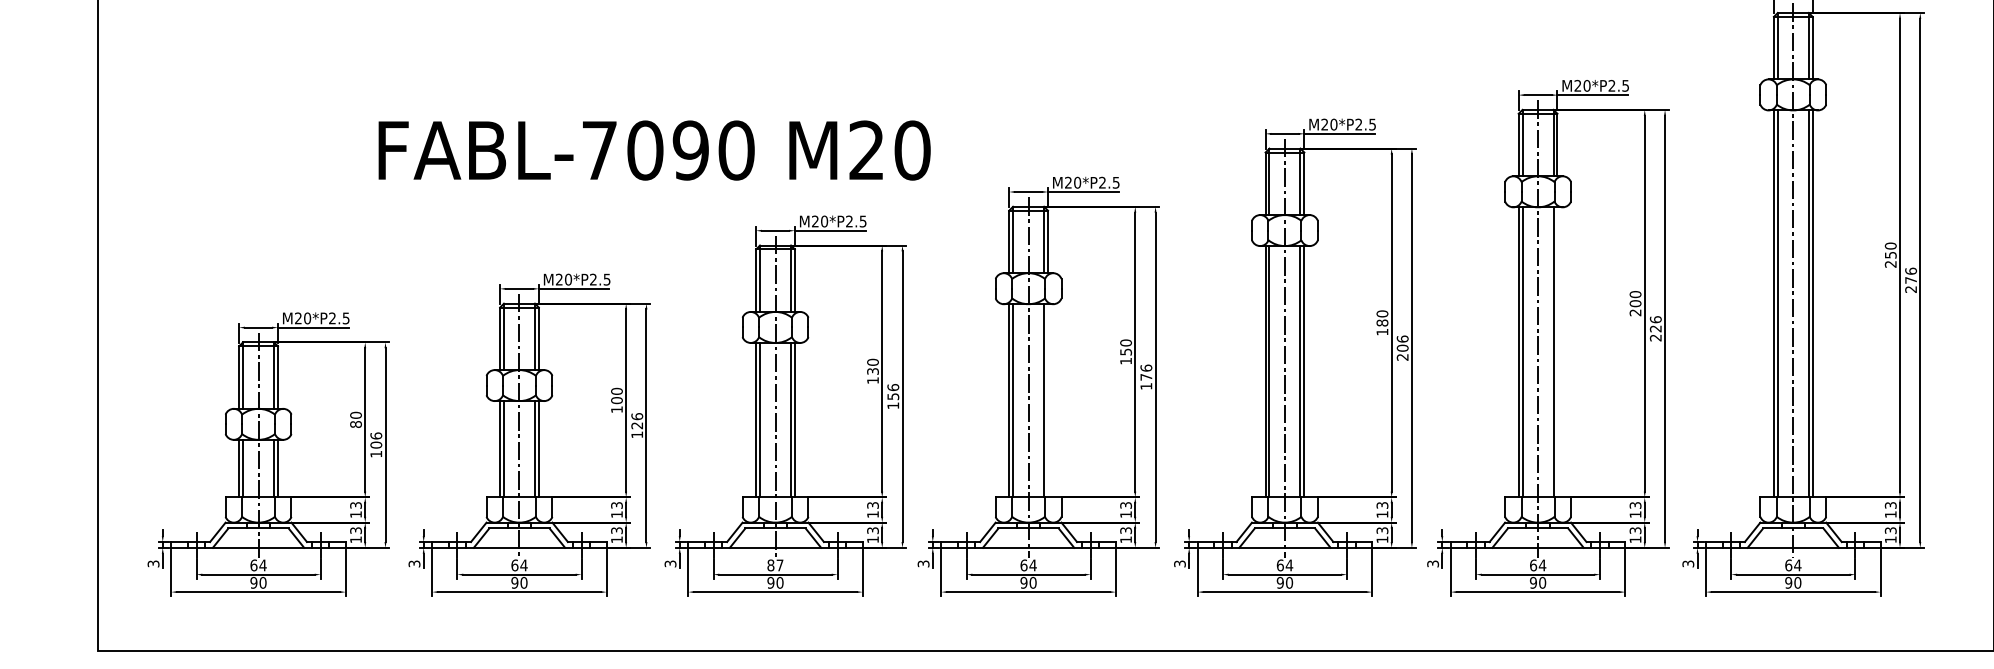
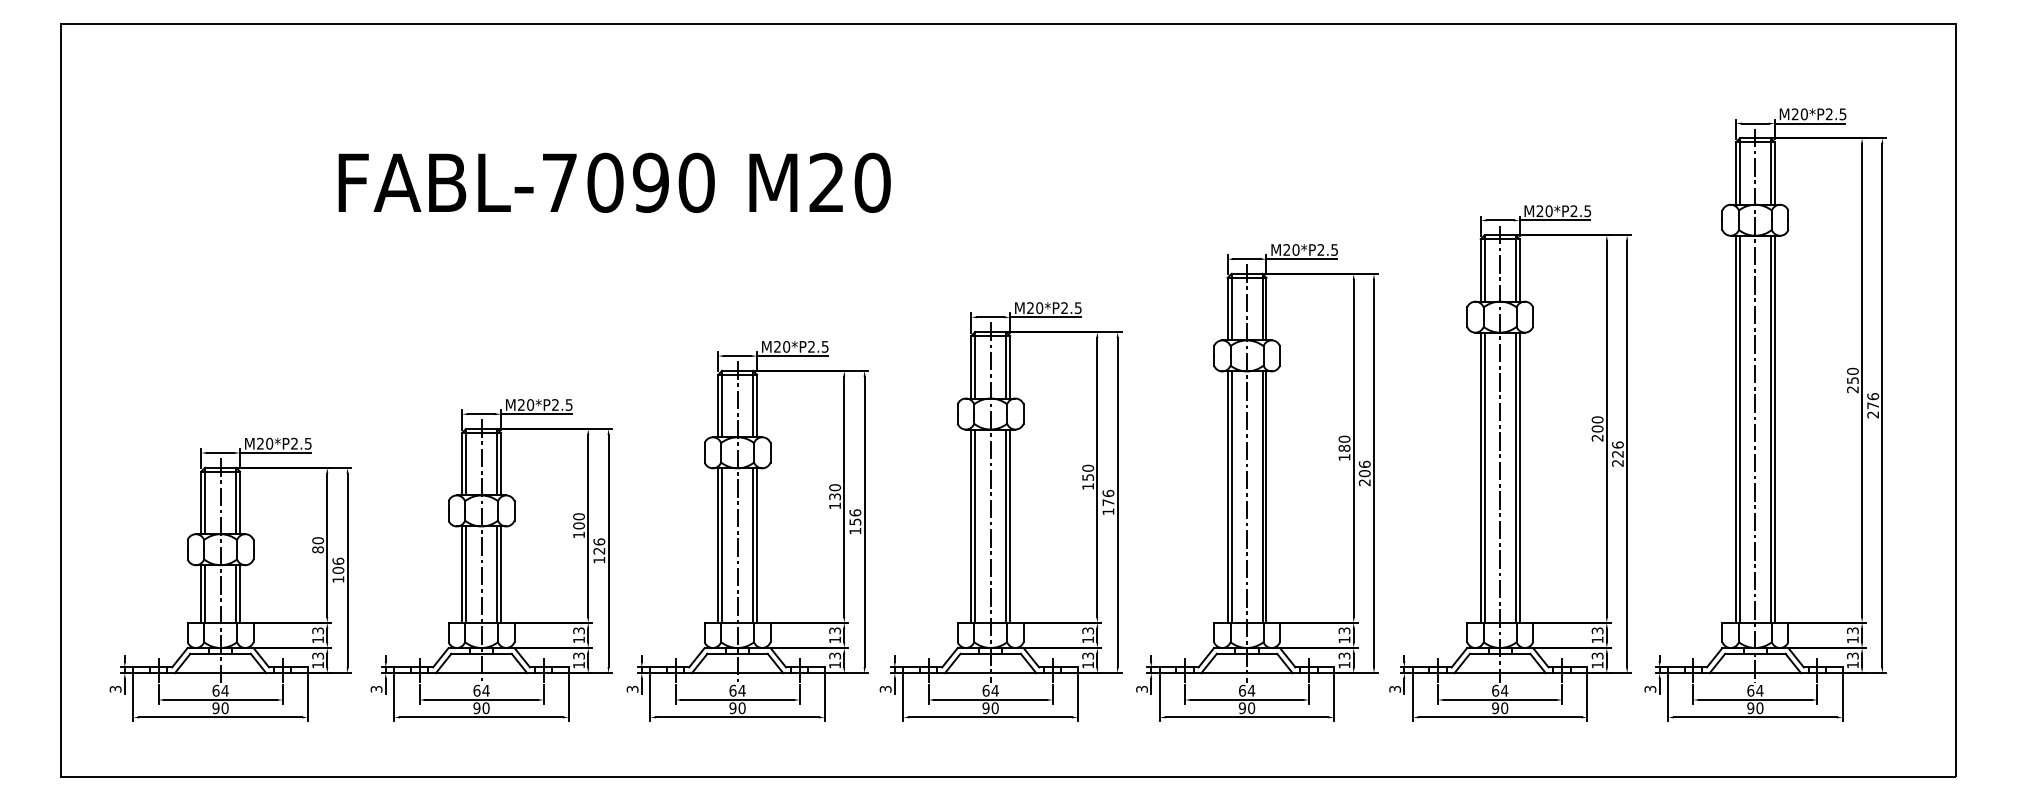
text: (654, 150) -> (614, 182), moved
line: (1557, 352) -> (1519, 477), added
line: (1048, 400) -> (1010, 525), added
text: (775, 565) -> (737, 690), 87 -> 64

